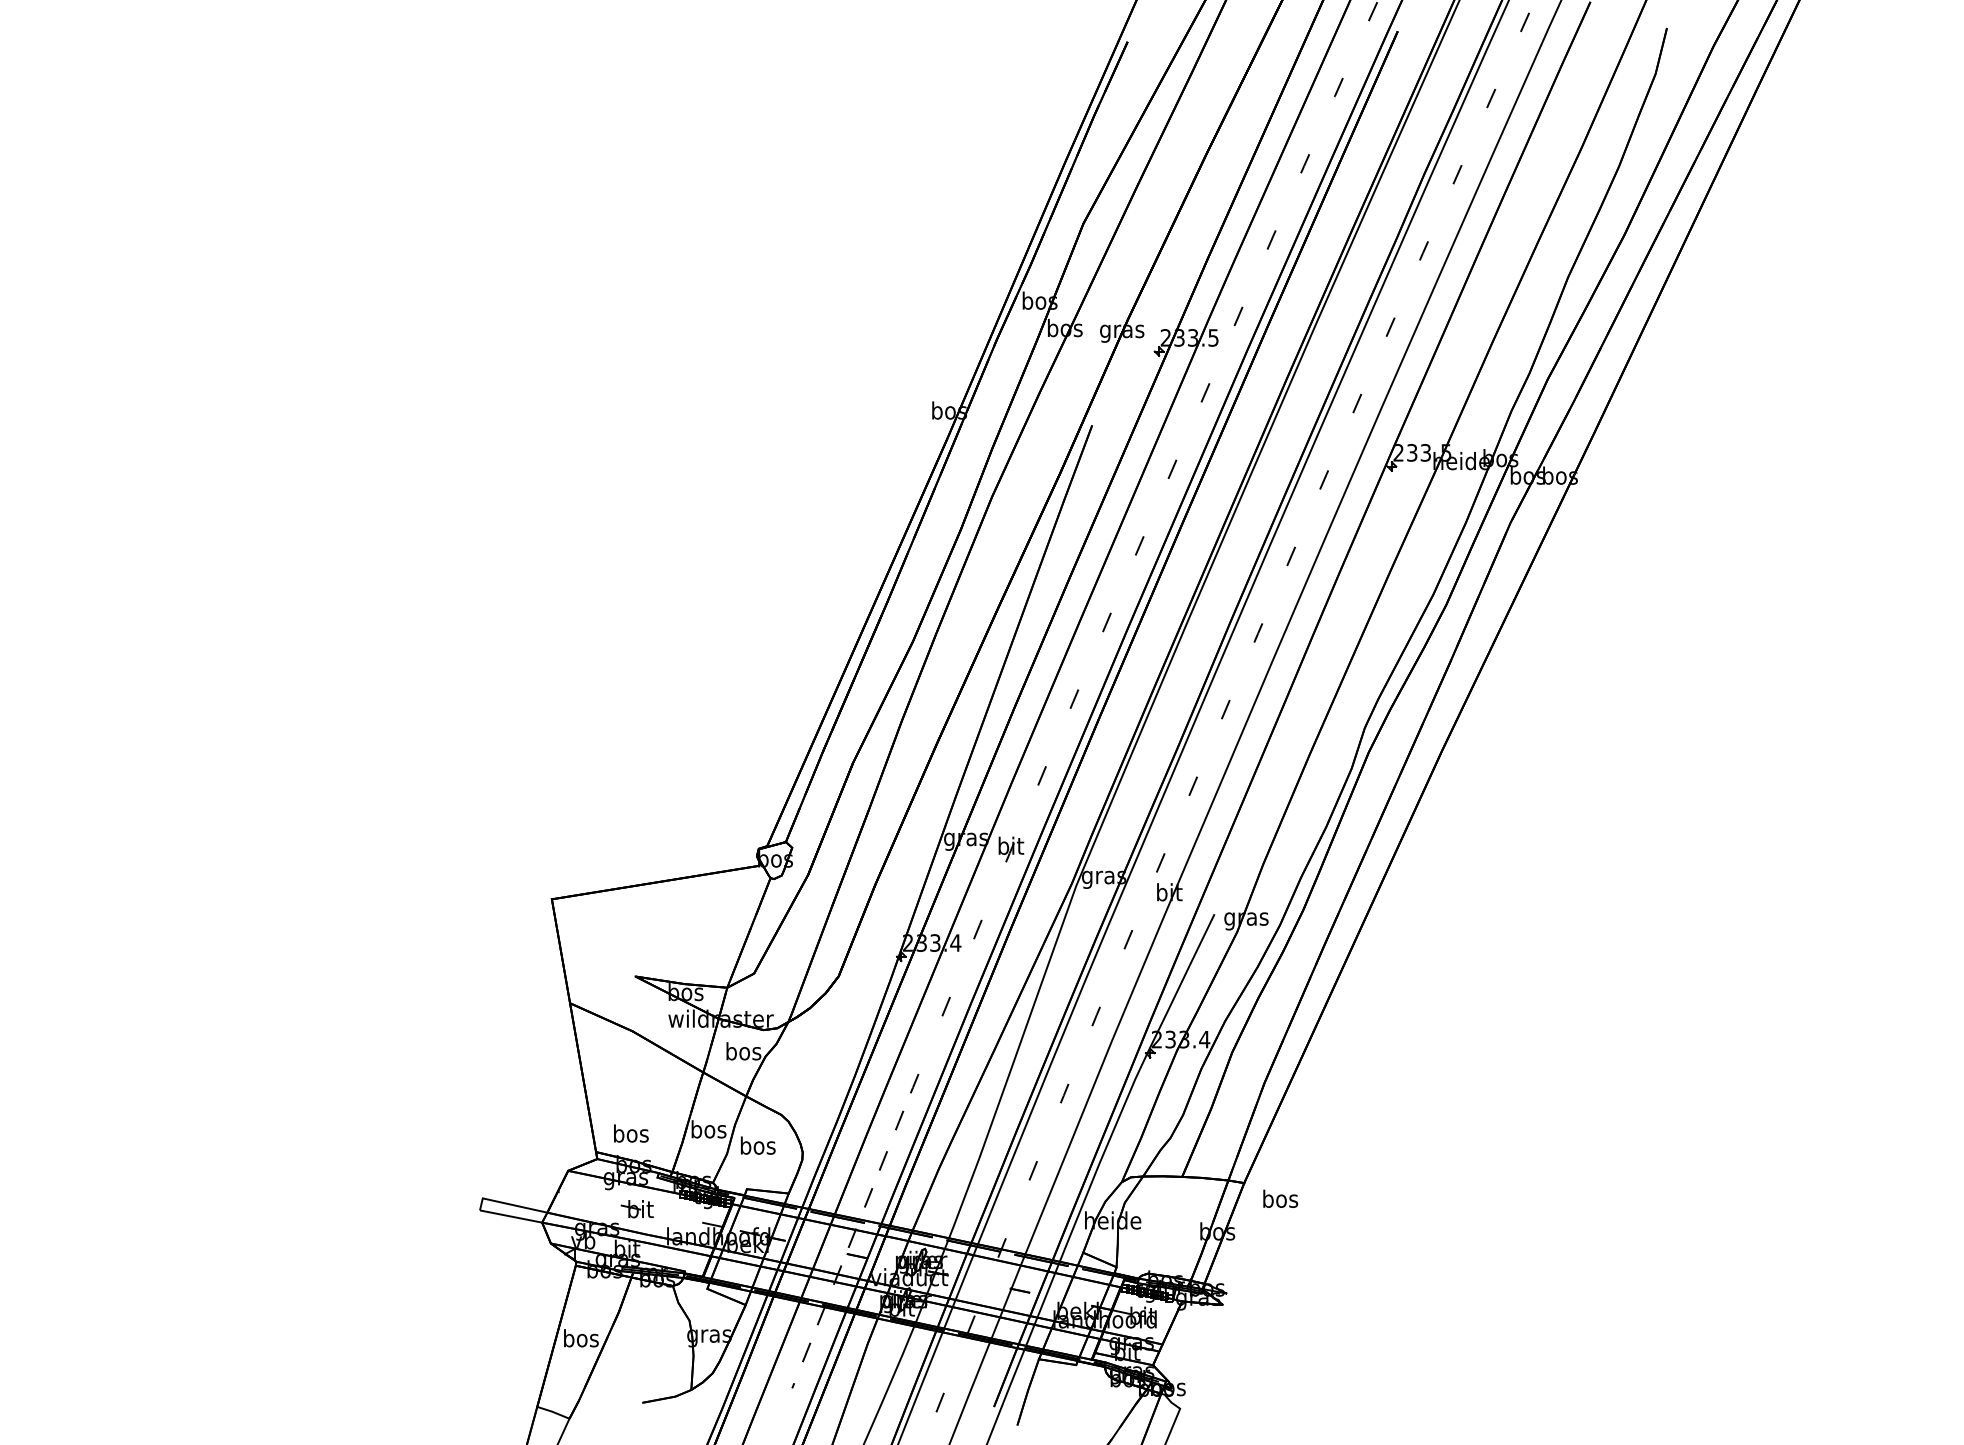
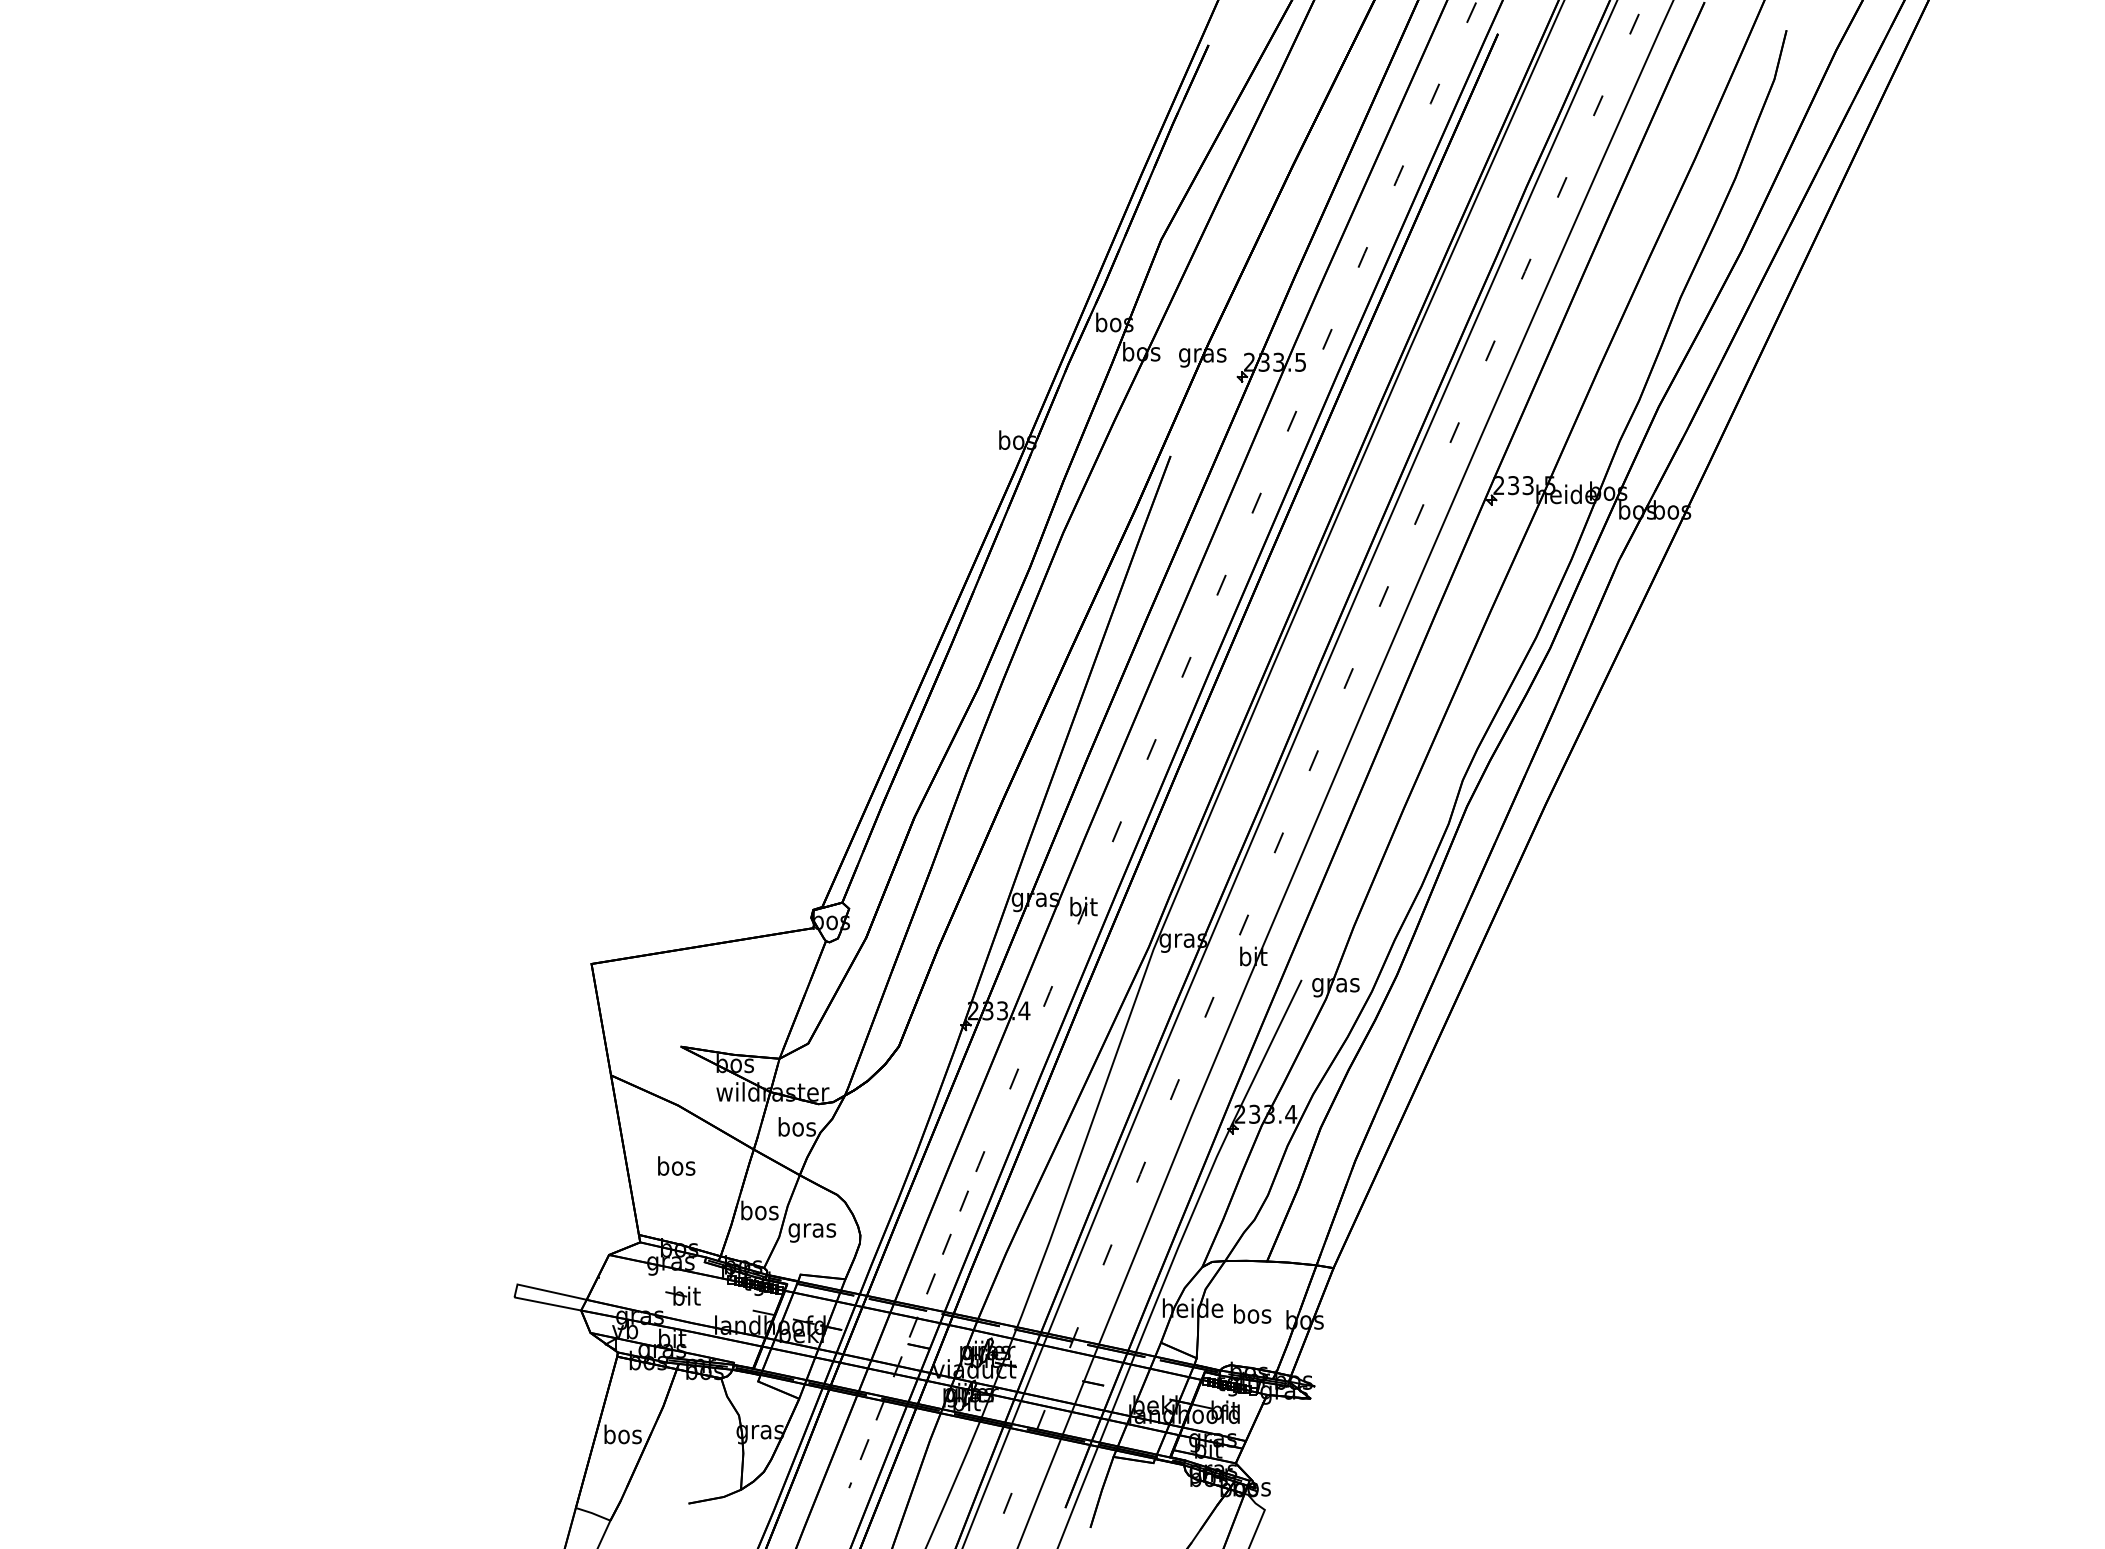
text: (631, 1133) -> (676, 1165), moved
text: (758, 1147) -> (812, 1230), bos -> gras
text: (1280, 1198) -> (1252, 1313), moved

